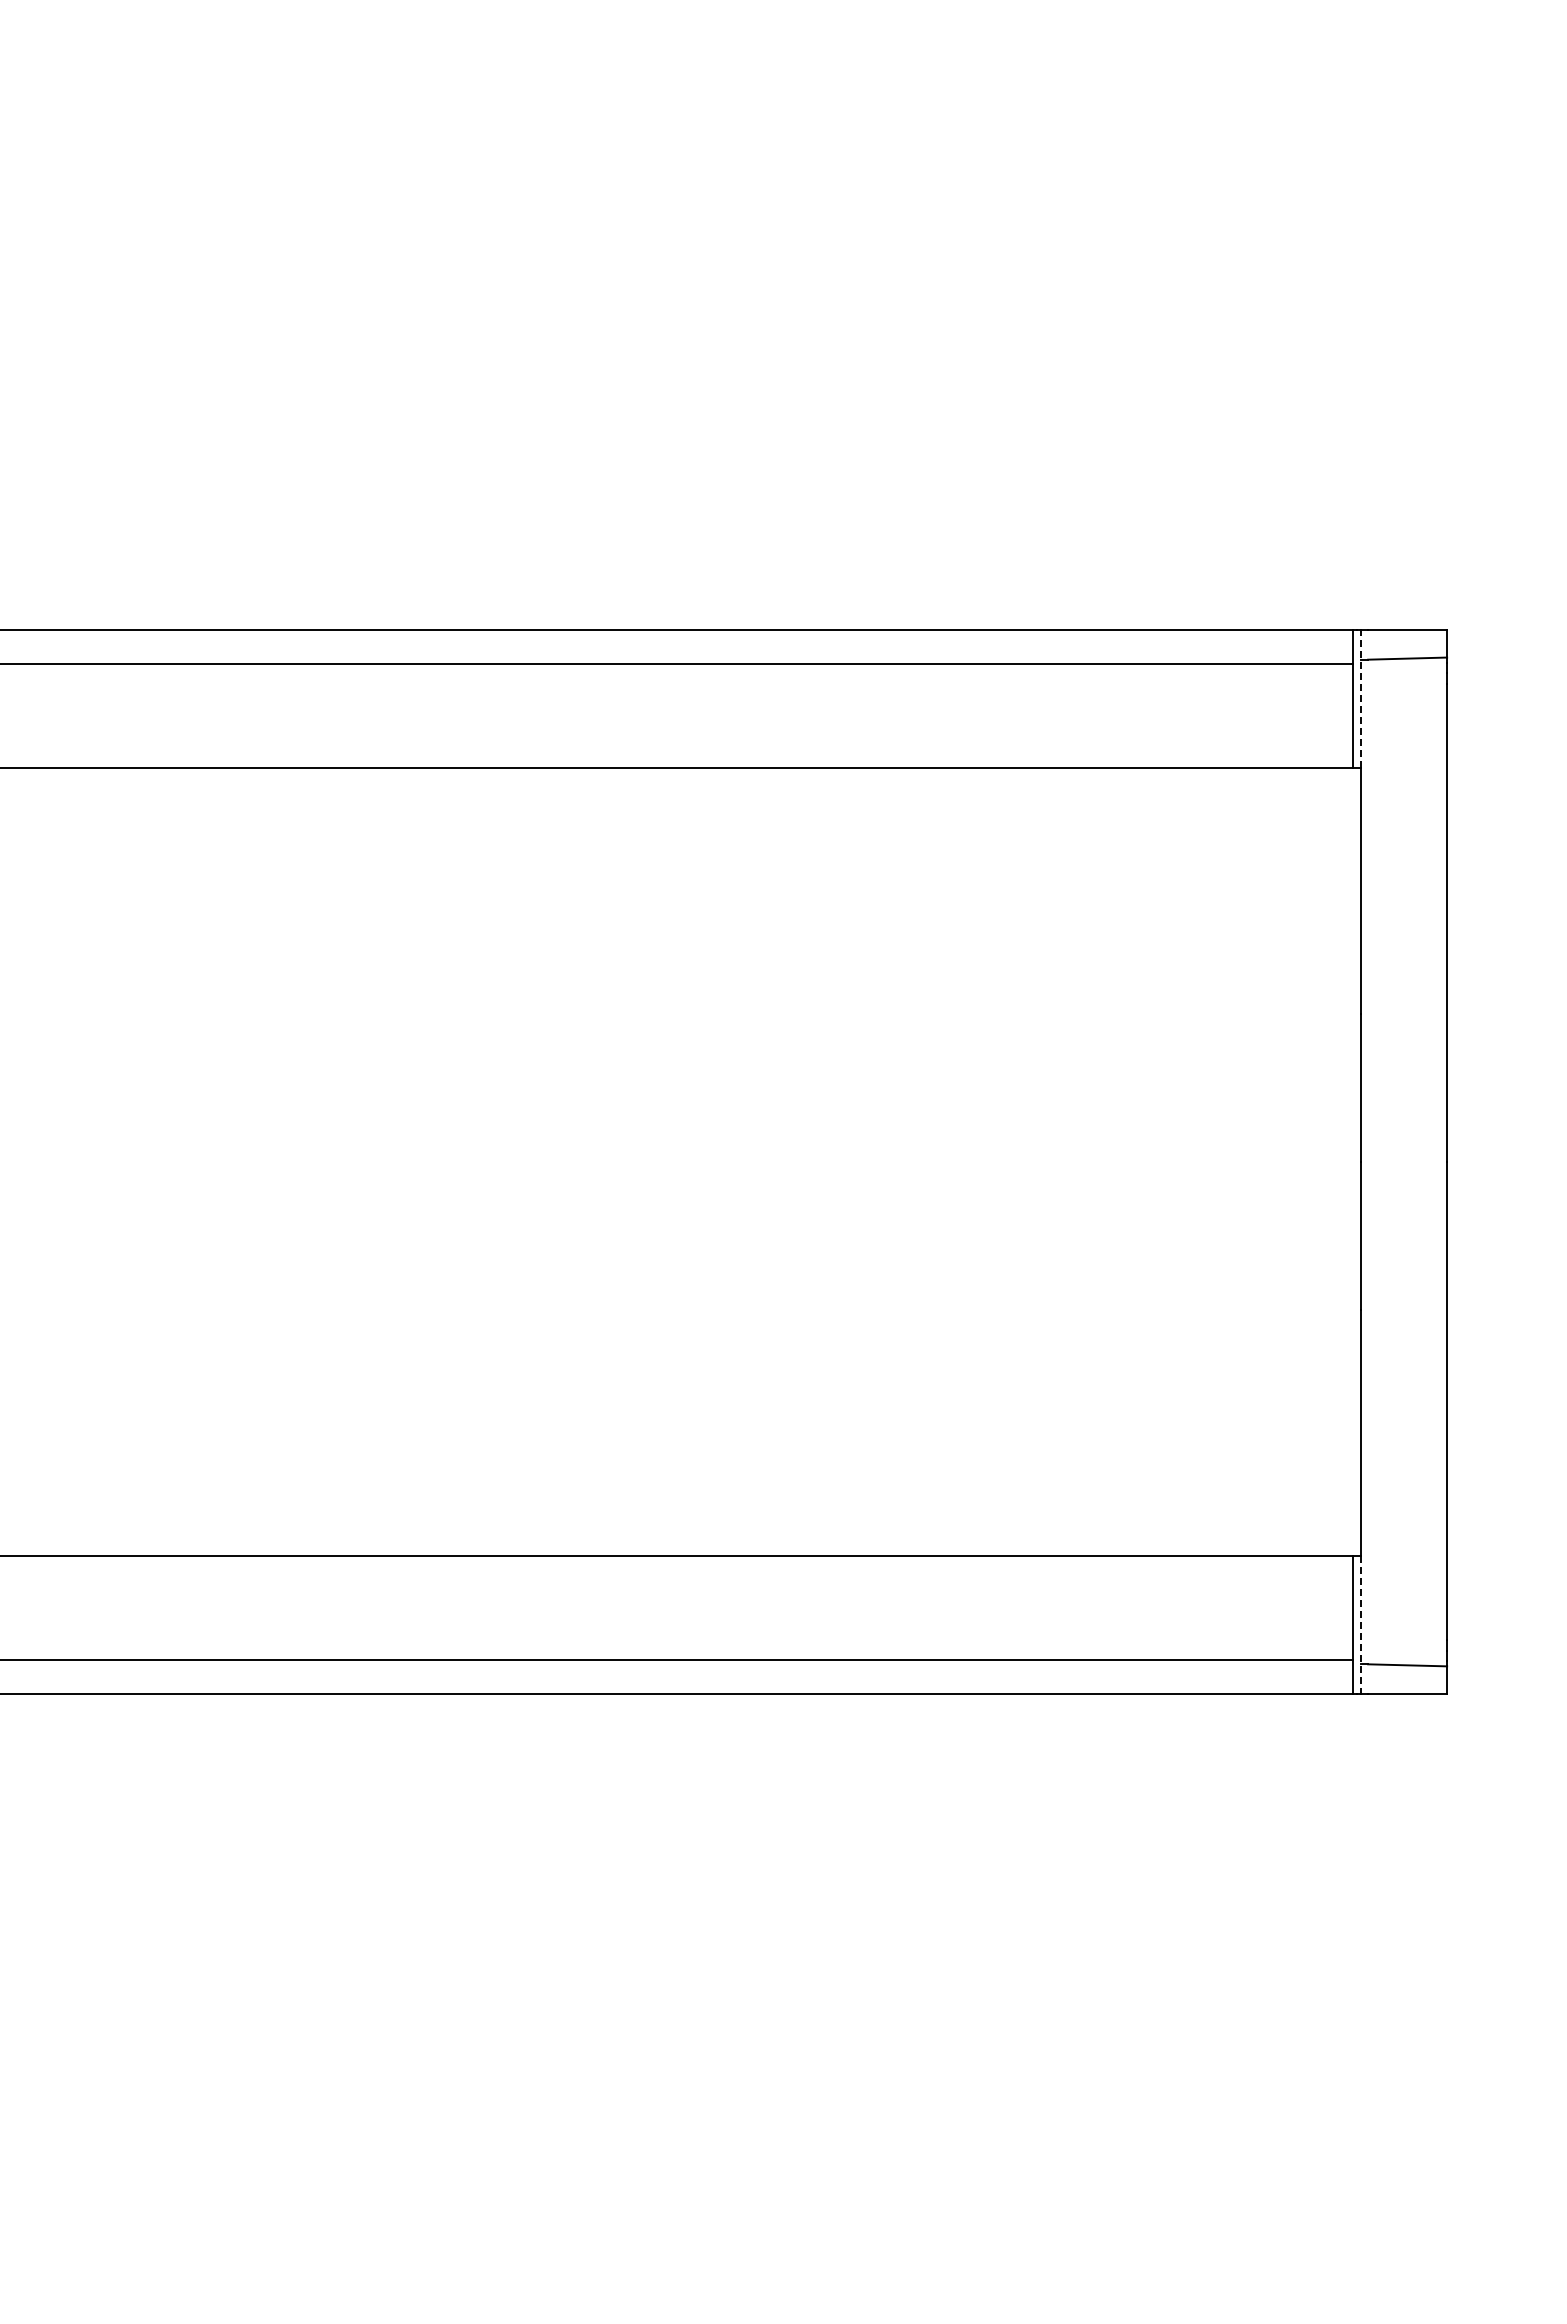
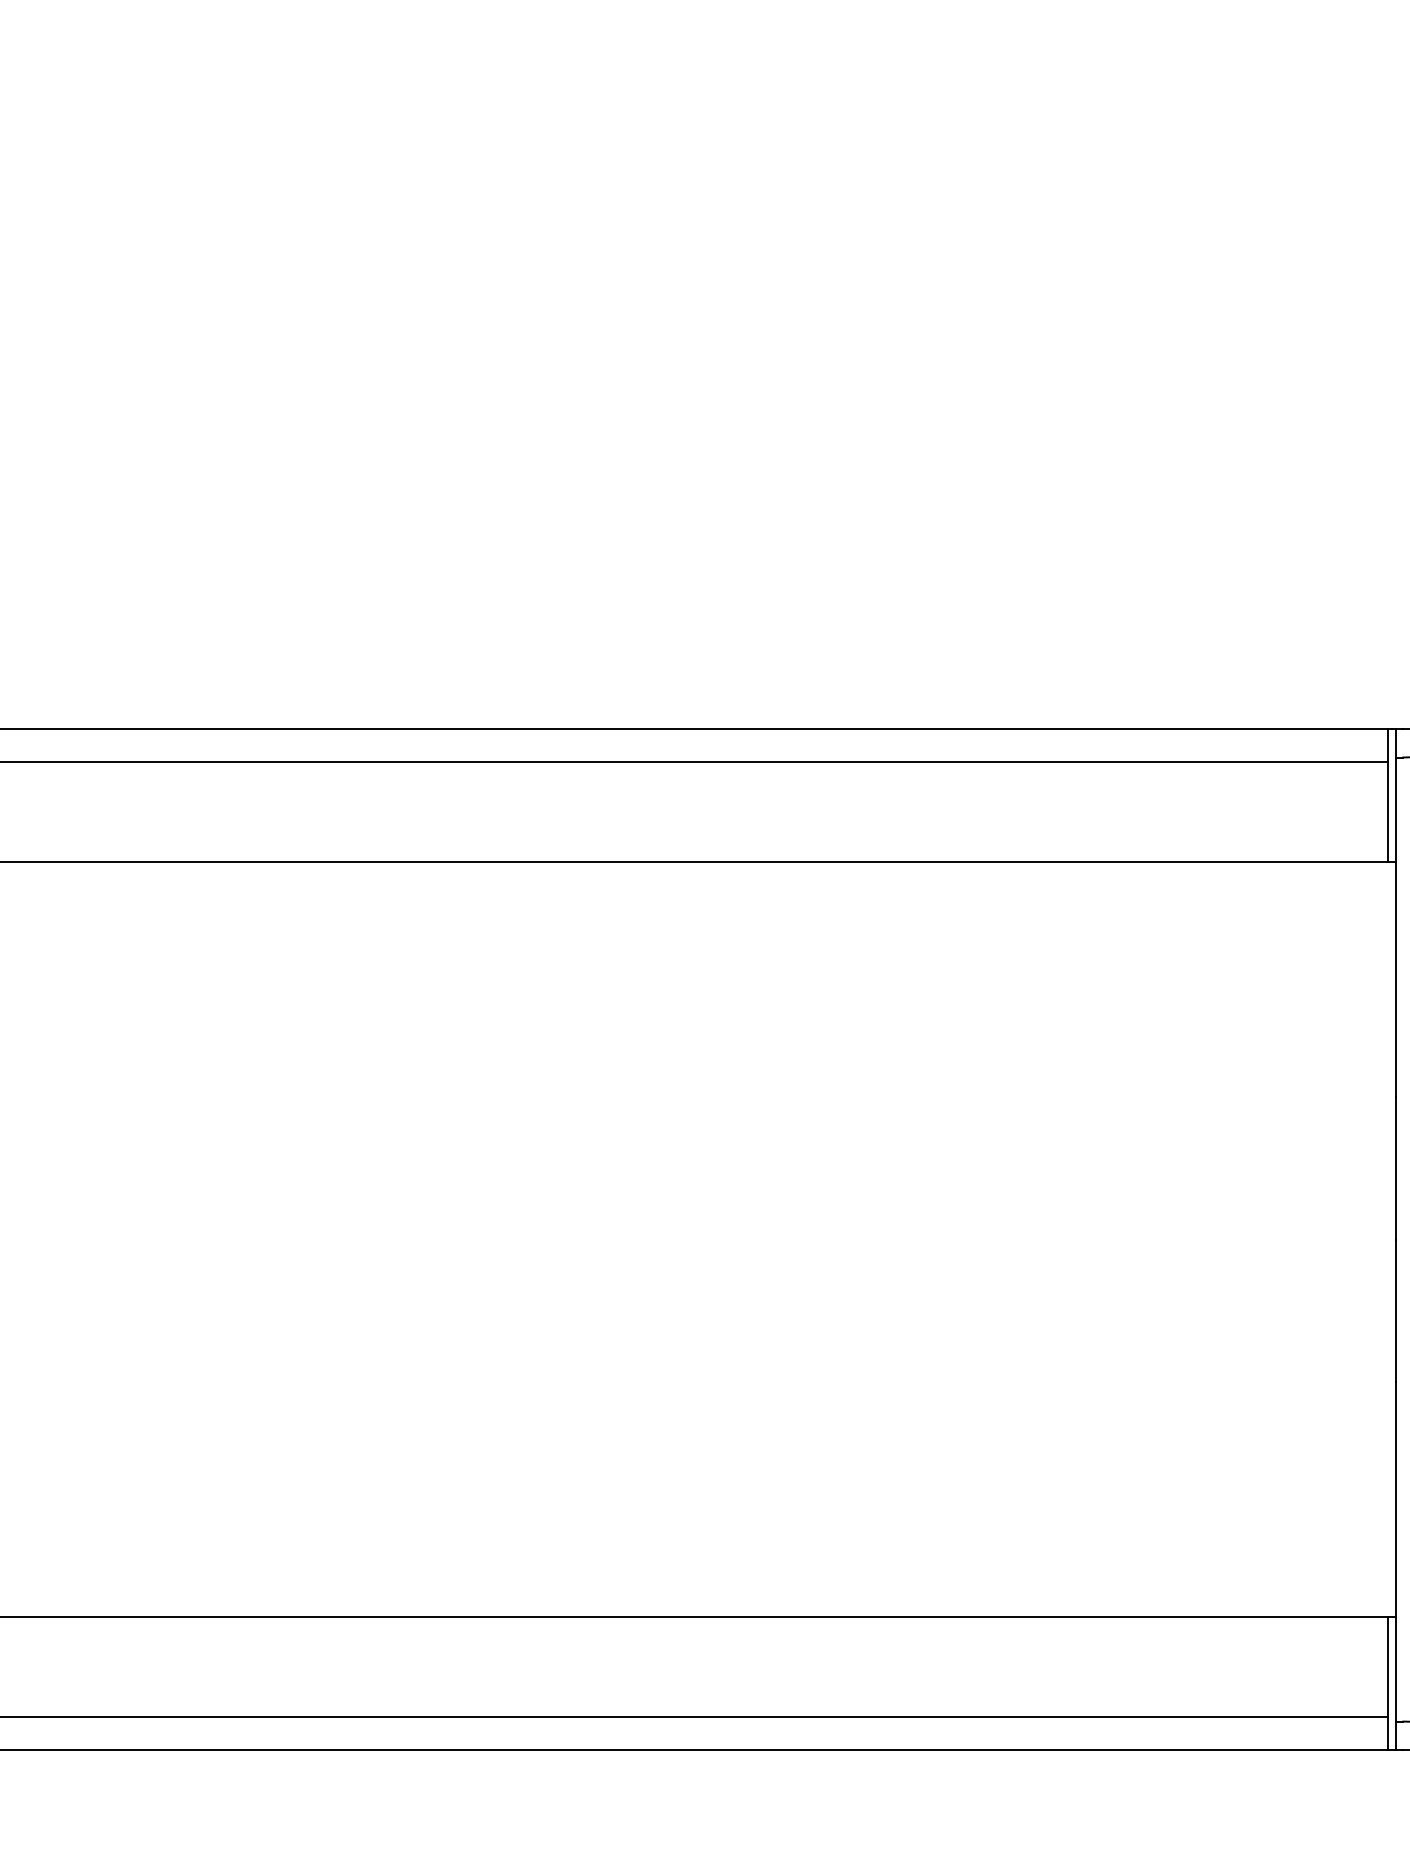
line: (1360, 699) -> (1395, 795), dashed -> solid
line: (1360, 1624) -> (1395, 1683), dashed -> solid

